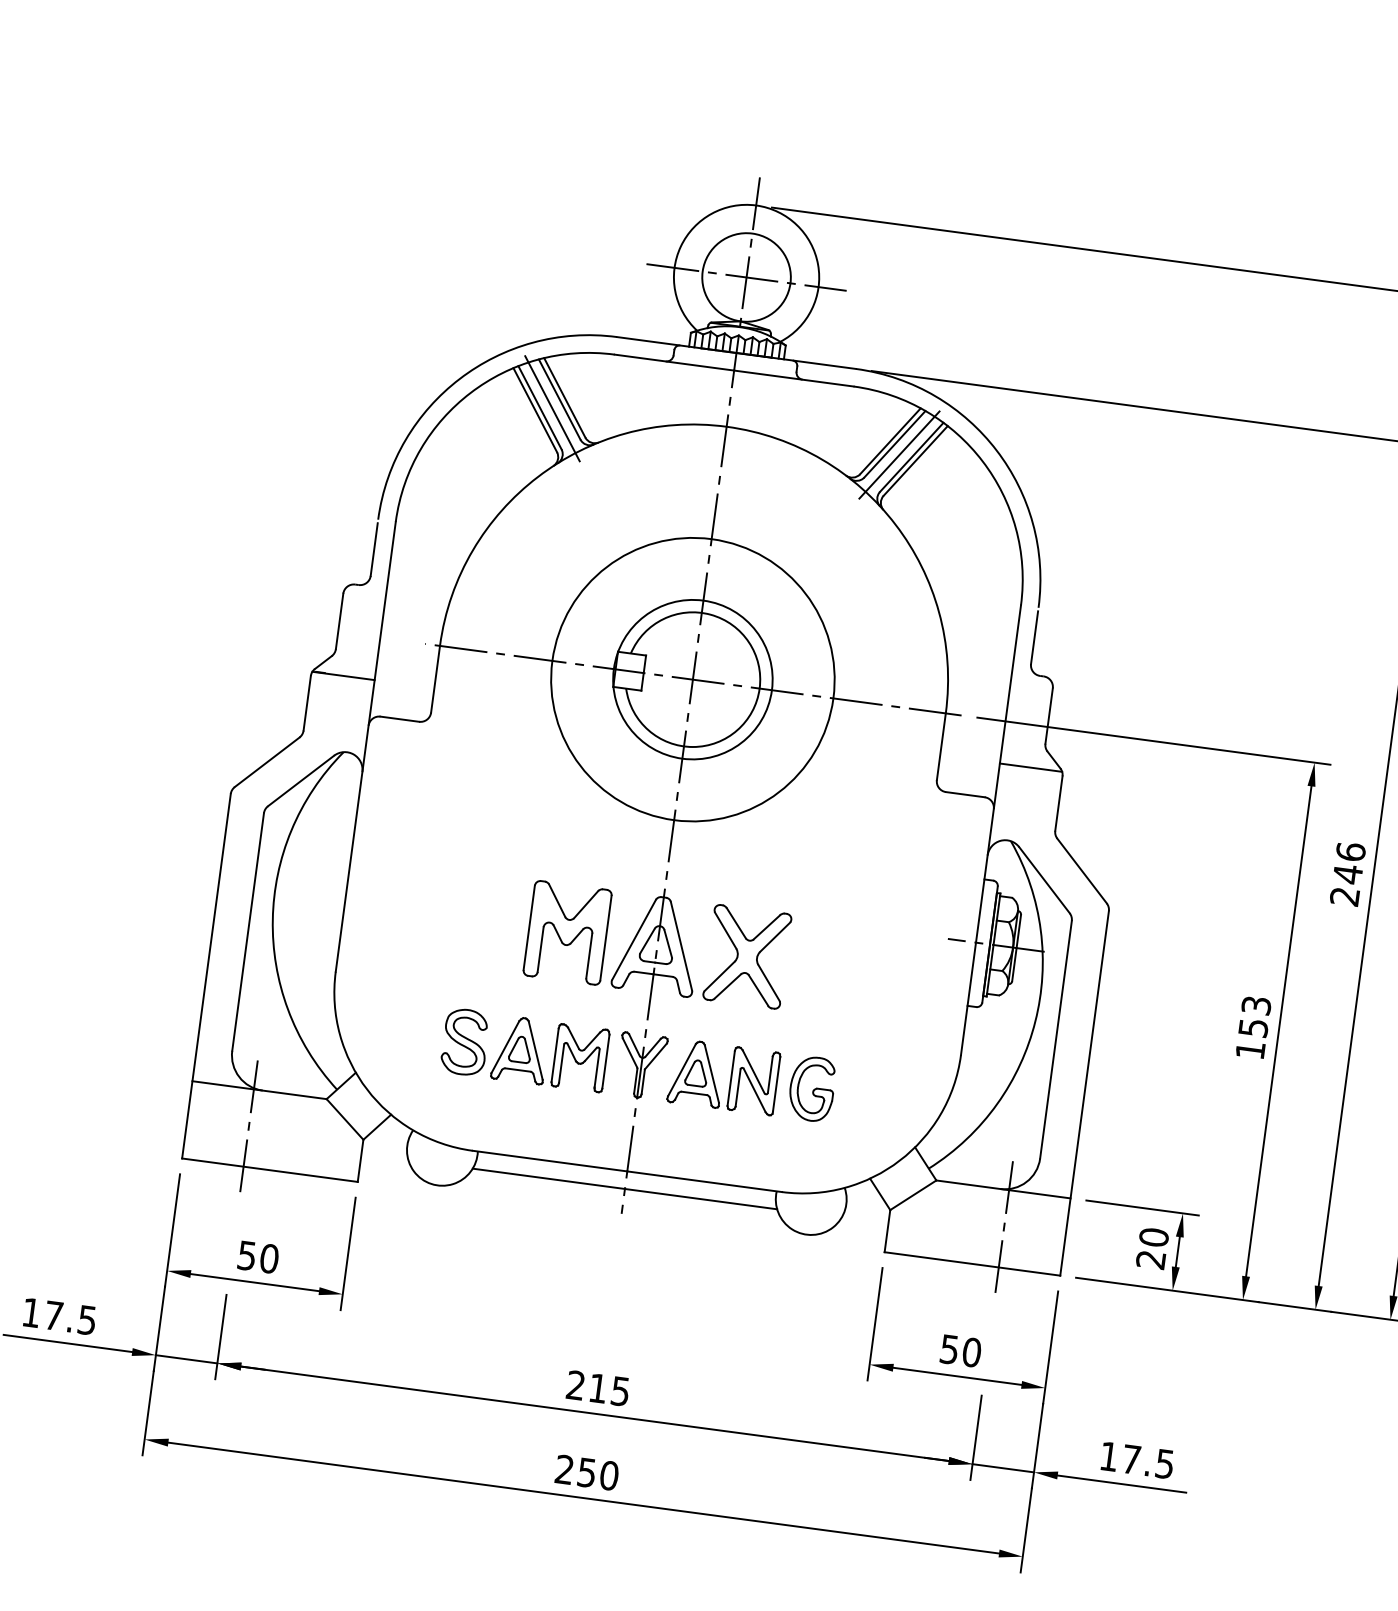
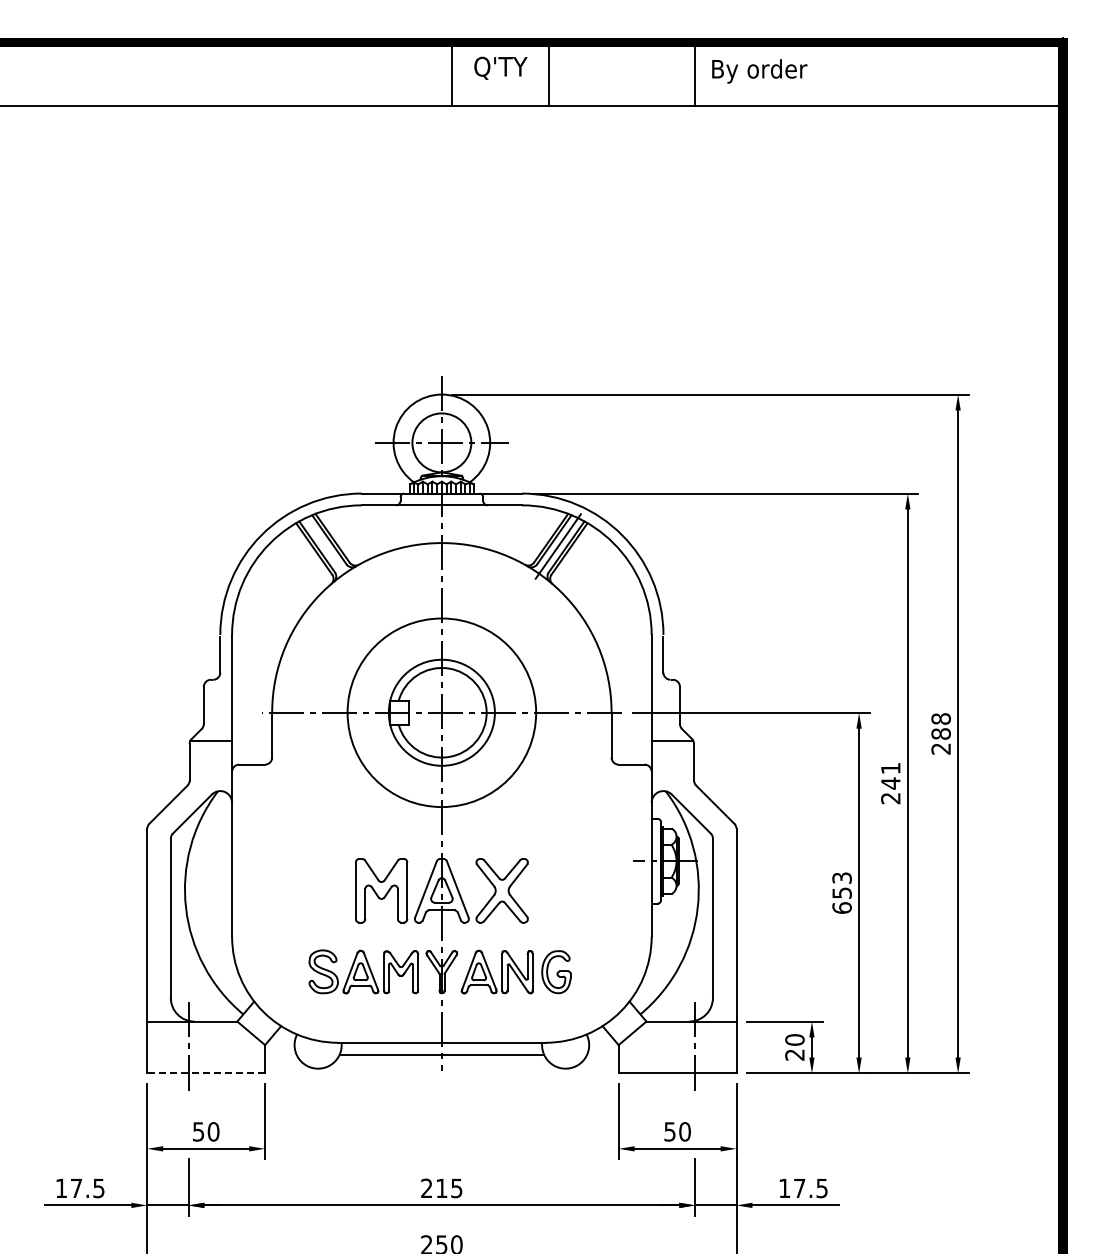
line: (552, 408) -> (325, 546), removed
text: (1350, 851) -> (890, 768), 246 -> 241
text: (1249, 1049) -> (841, 907), 153 -> 653
line: (270, 1170) -> (206, 1073), solid -> dashed

